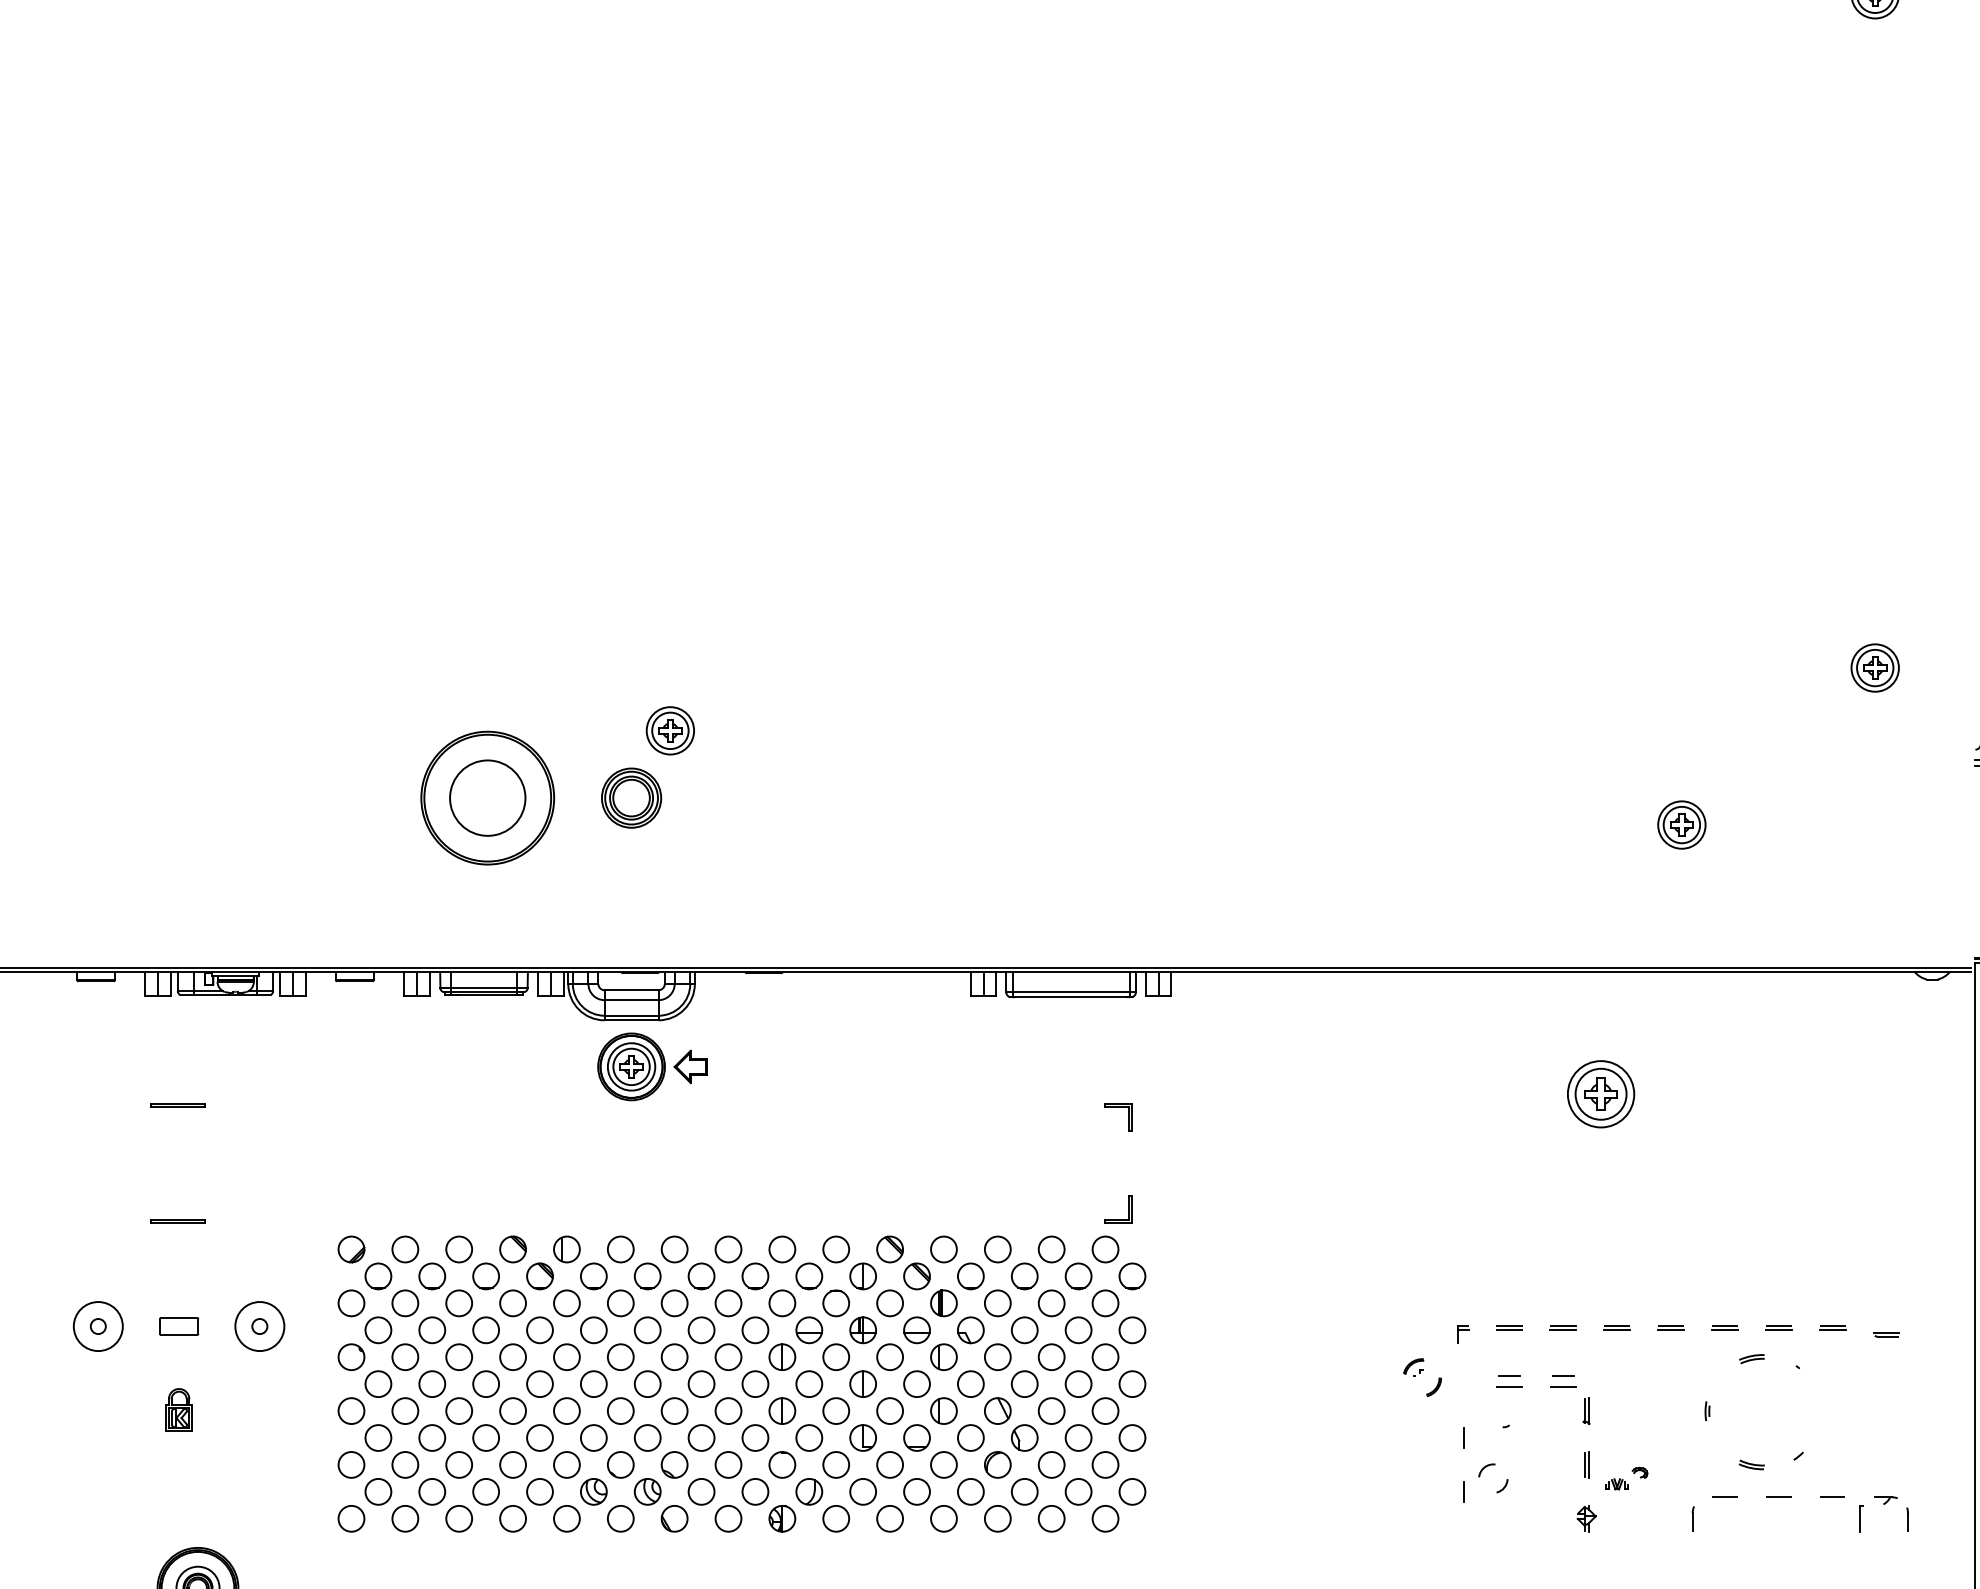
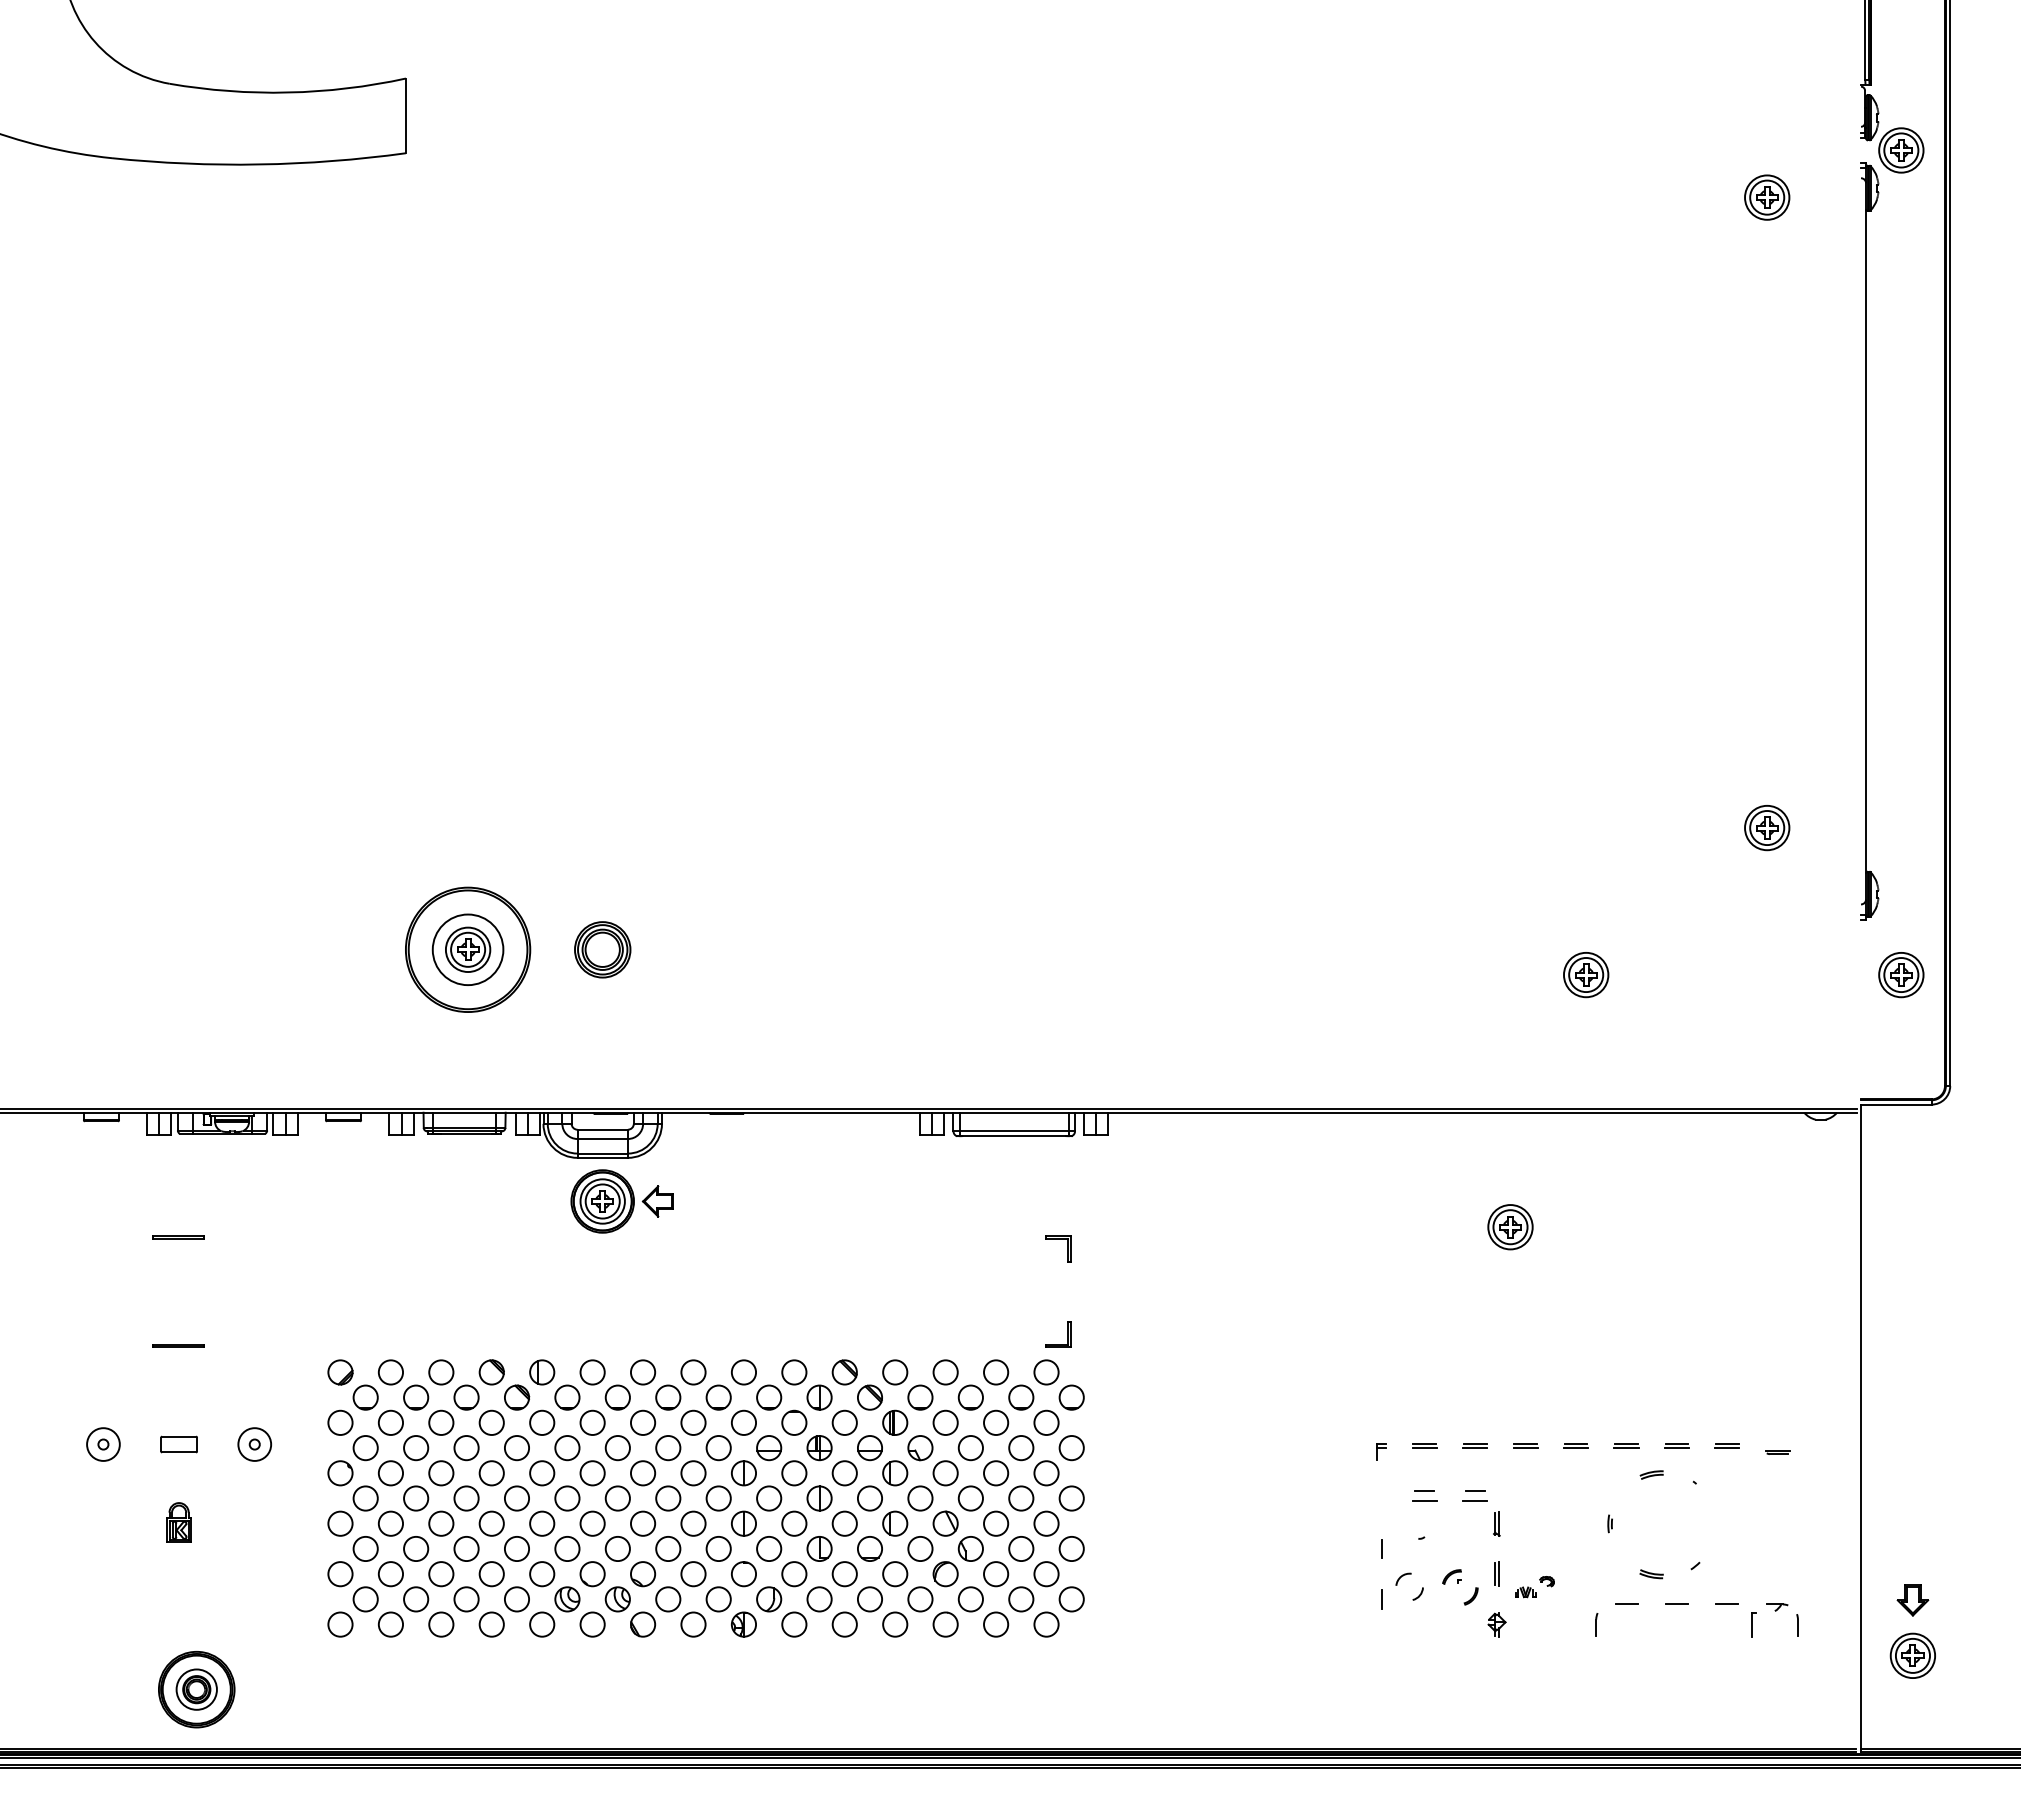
part: (670, 730) -> (468, 949), moved
part: (1601, 1094) -> (1510, 1227), size x0.71
part: (98, 1326) -> (103, 1444), size x0.71
part: (259, 1326) -> (254, 1444), size x0.71
part: (1422, 1377) -> (1460, 1587), moved

